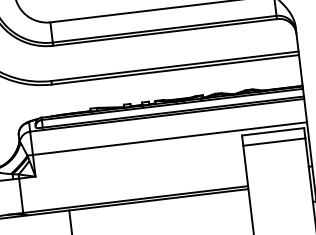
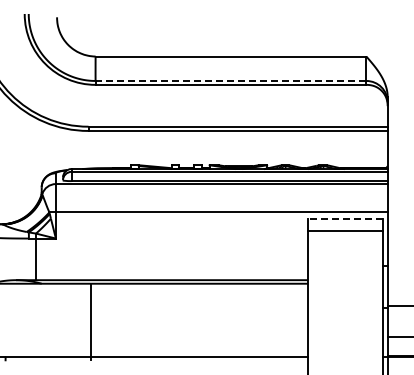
line: (164, 28) -> (230, 80), solid -> dashed
line: (272, 131) -> (345, 218), solid -> dashed

